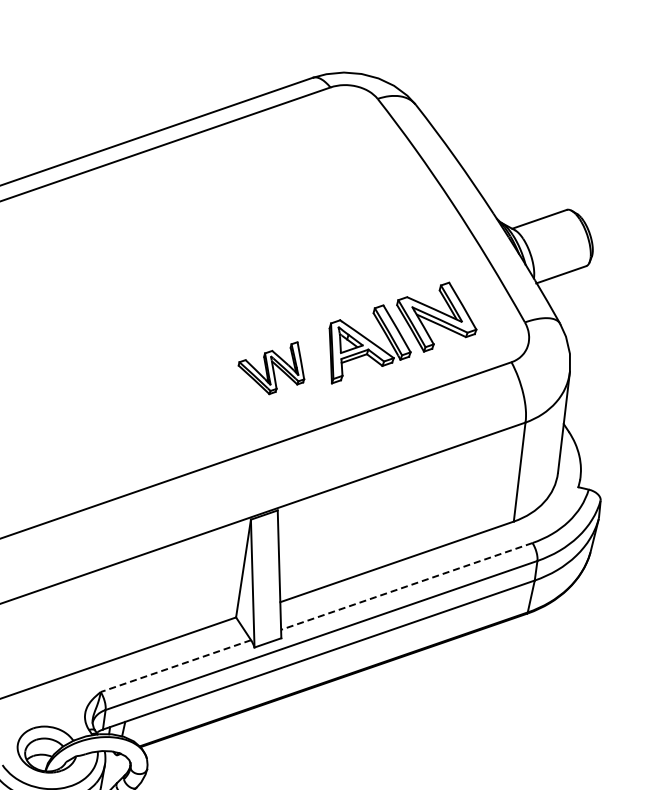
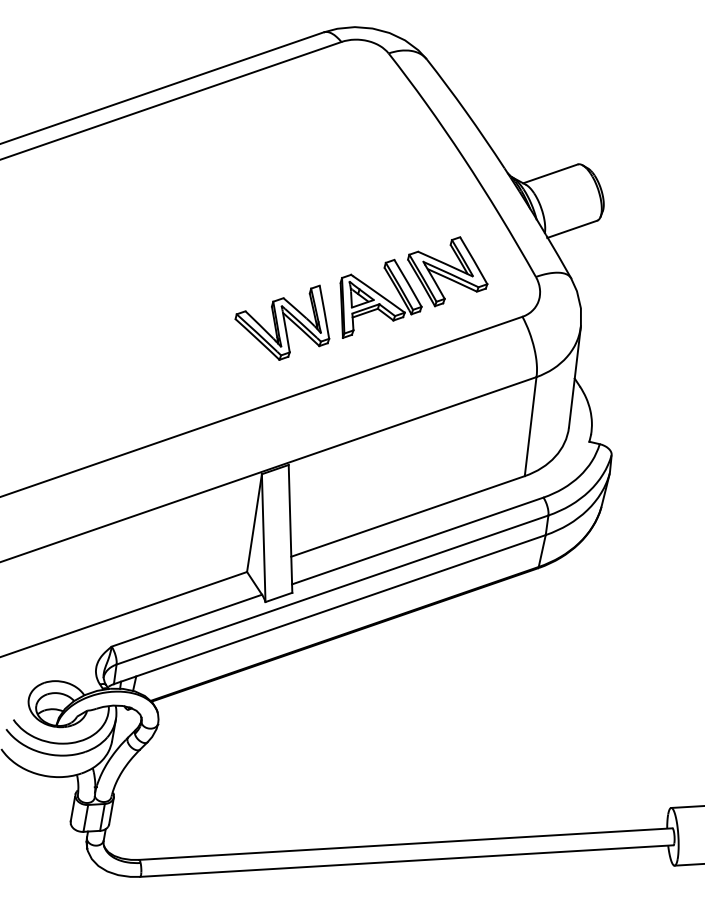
part: (271, 367) -> (282, 322), size x1.43
line: (406, 585) -> (417, 540), dashed -> solid
line: (175, 665) -> (186, 620), dashed -> solid

